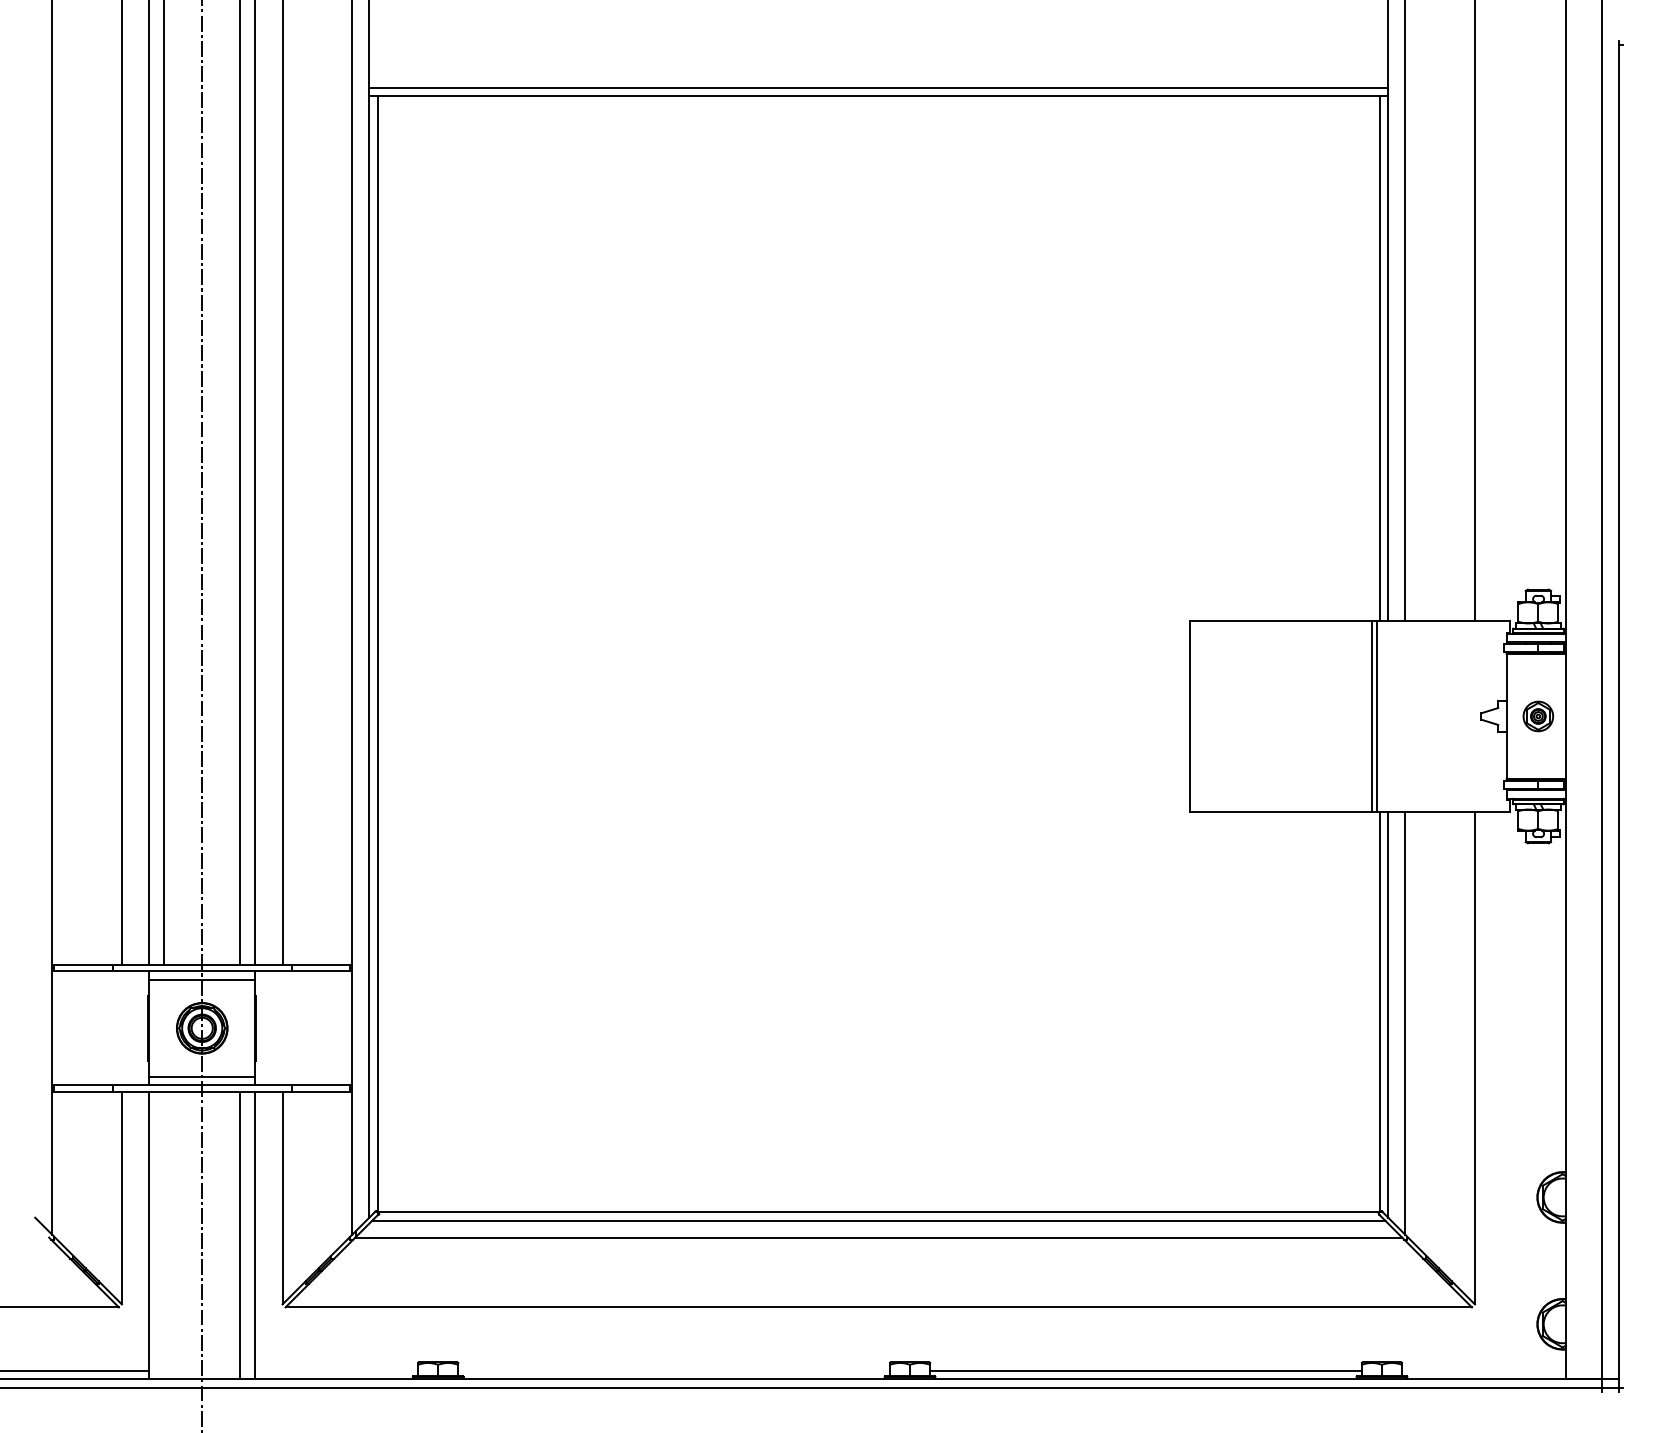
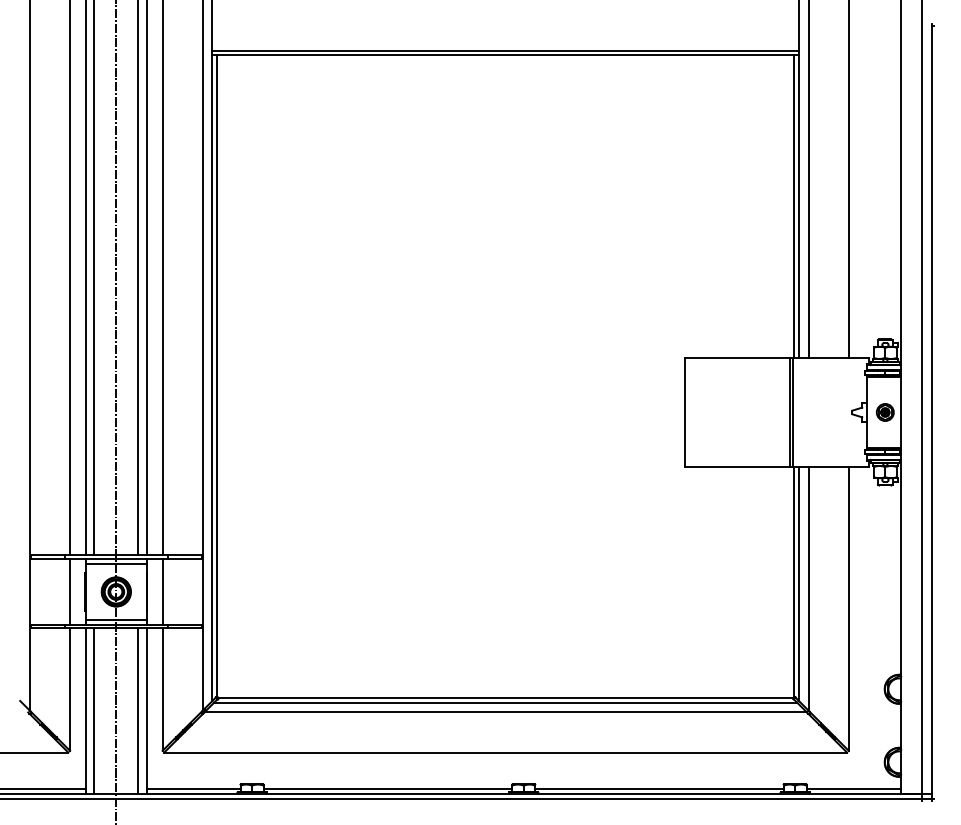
line: (122, 1027) -> (70, 591), added
line: (282, 1027) -> (162, 591), added
line: (164, 1234) -> (94, 710), added
line: (336, 1371) -> (193, 789), added
line: (673, 1371) -> (387, 789), added
line: (1483, 1371) -> (853, 789), added

